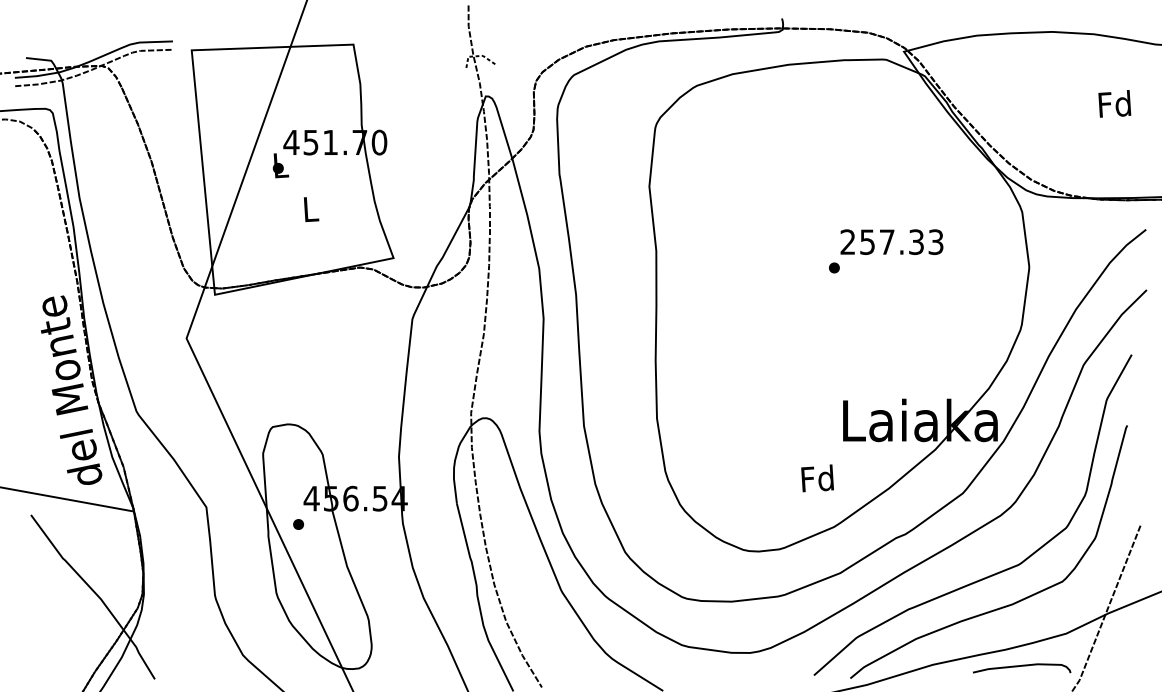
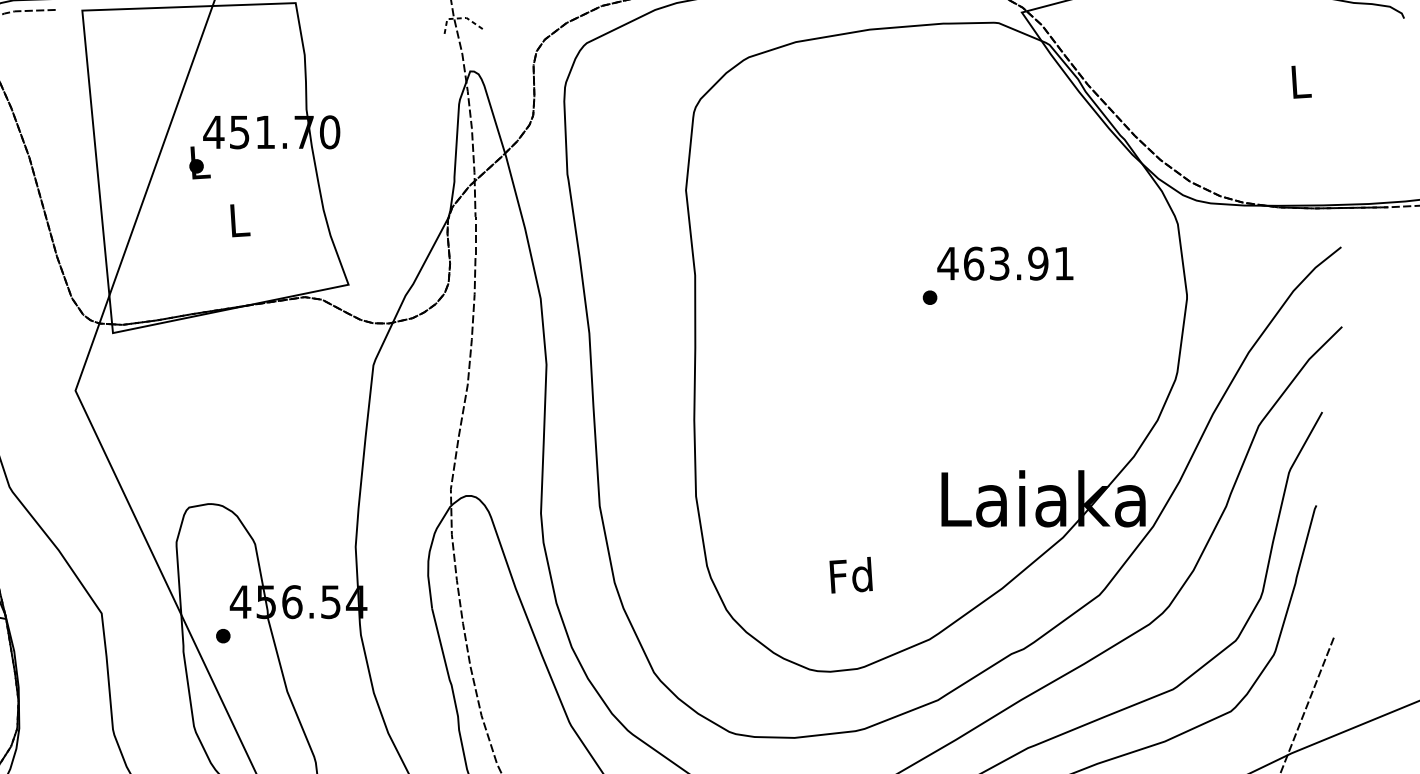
text: (1114, 103) -> (1299, 80), Fd -> L
text: (891, 242) -> (1005, 264), 257.33 -> 463.91
text: (817, 478) -> (851, 575), moved

